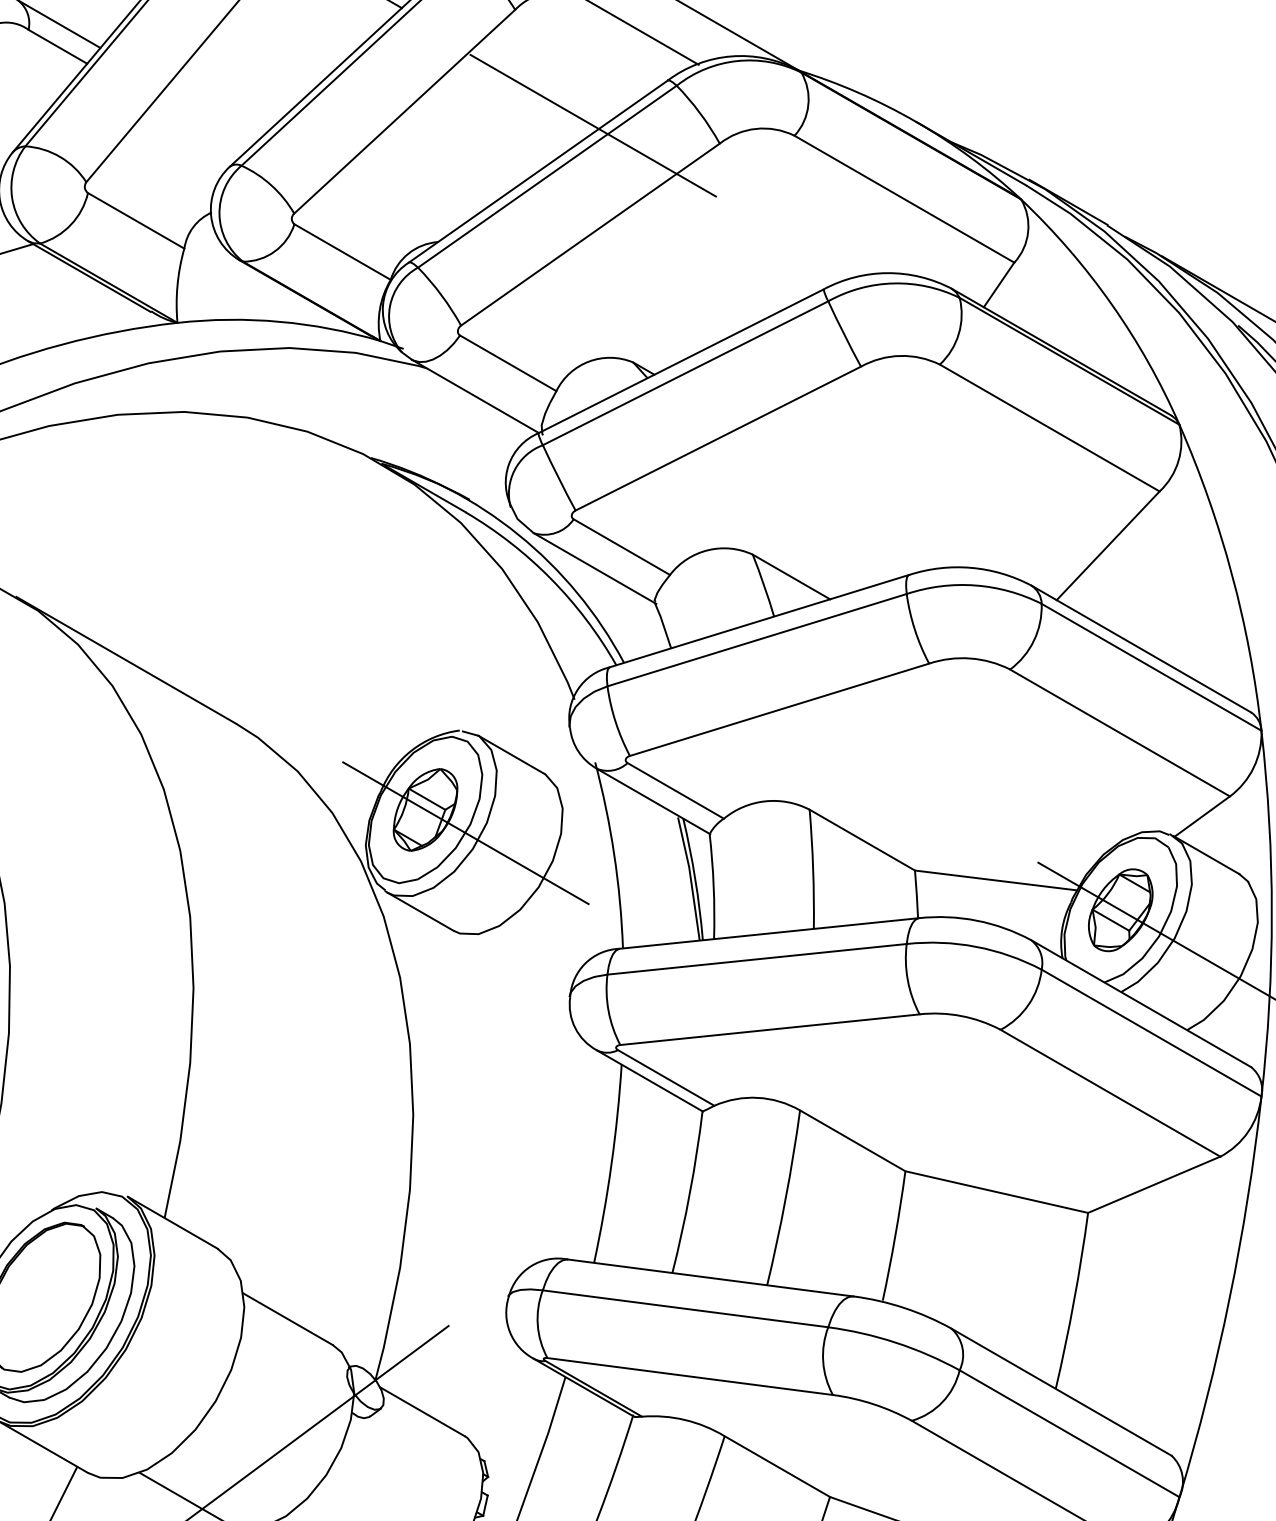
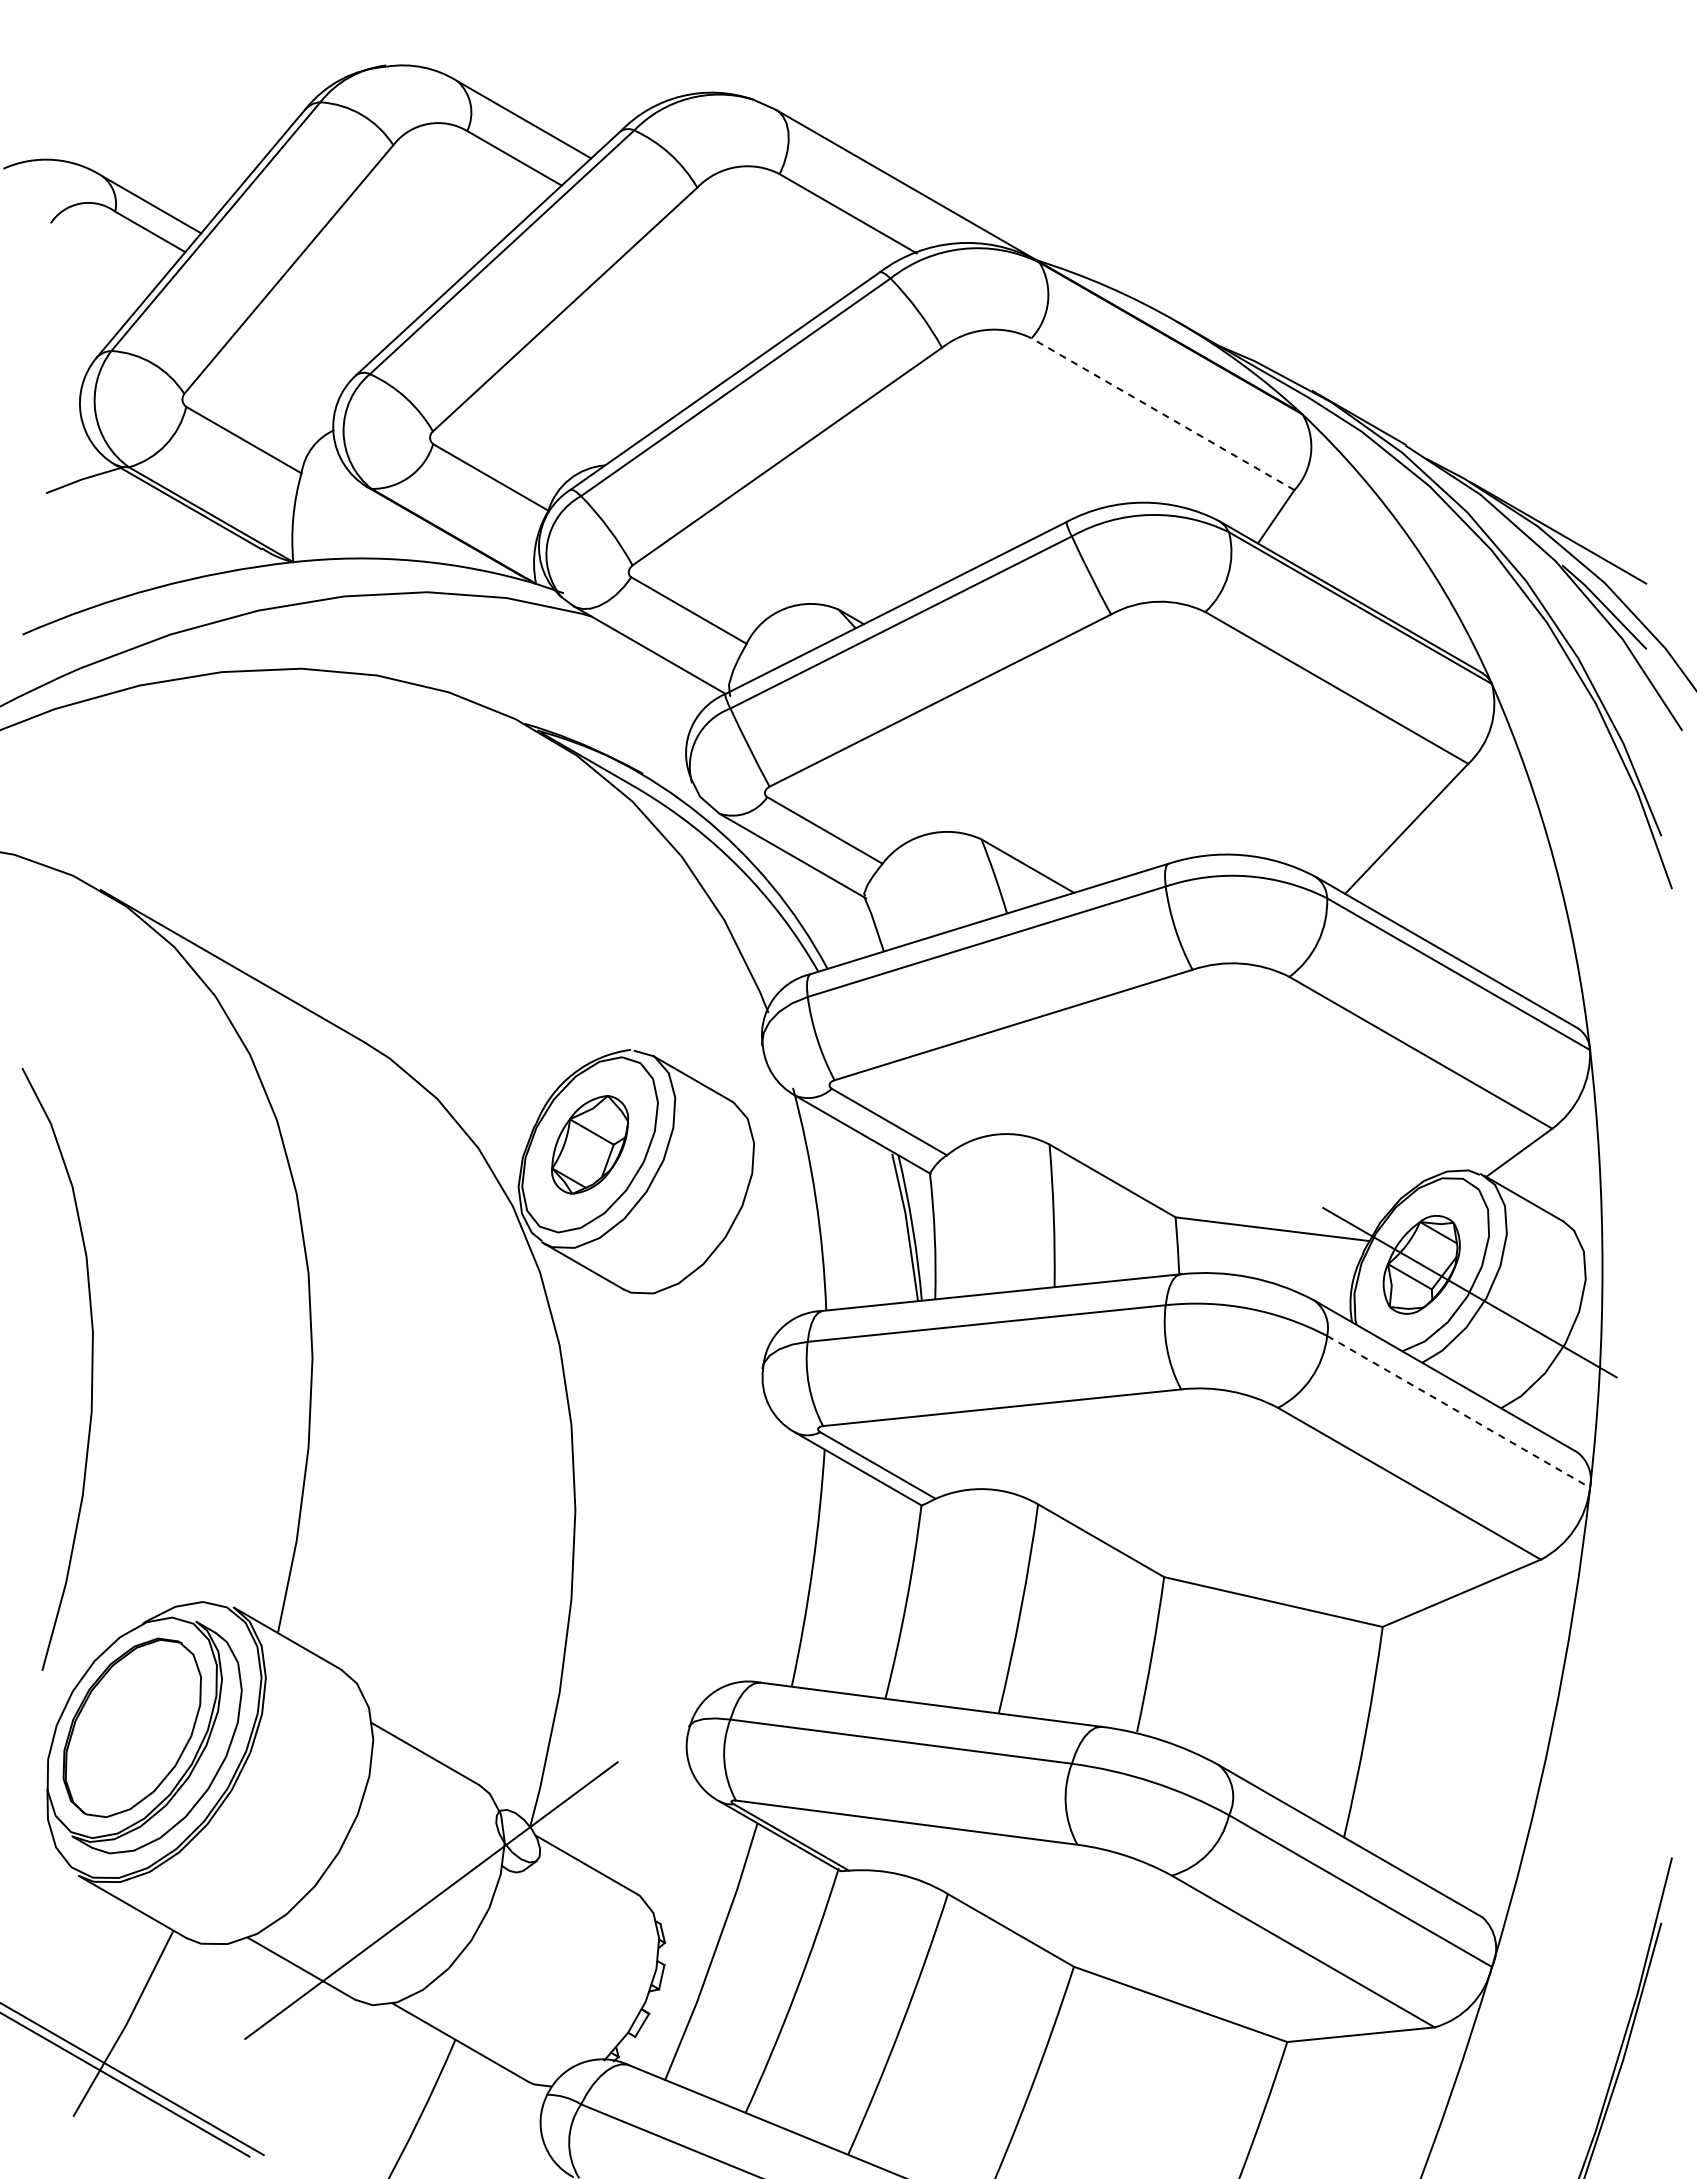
line: (593, 125) -> (790, 326), removed
line: (904, 199) -> (1162, 414), solid -> dashed
line: (466, 833) -> (638, 1172), removed
line: (1151, 1032) -> (1458, 1411), solid -> dashed

